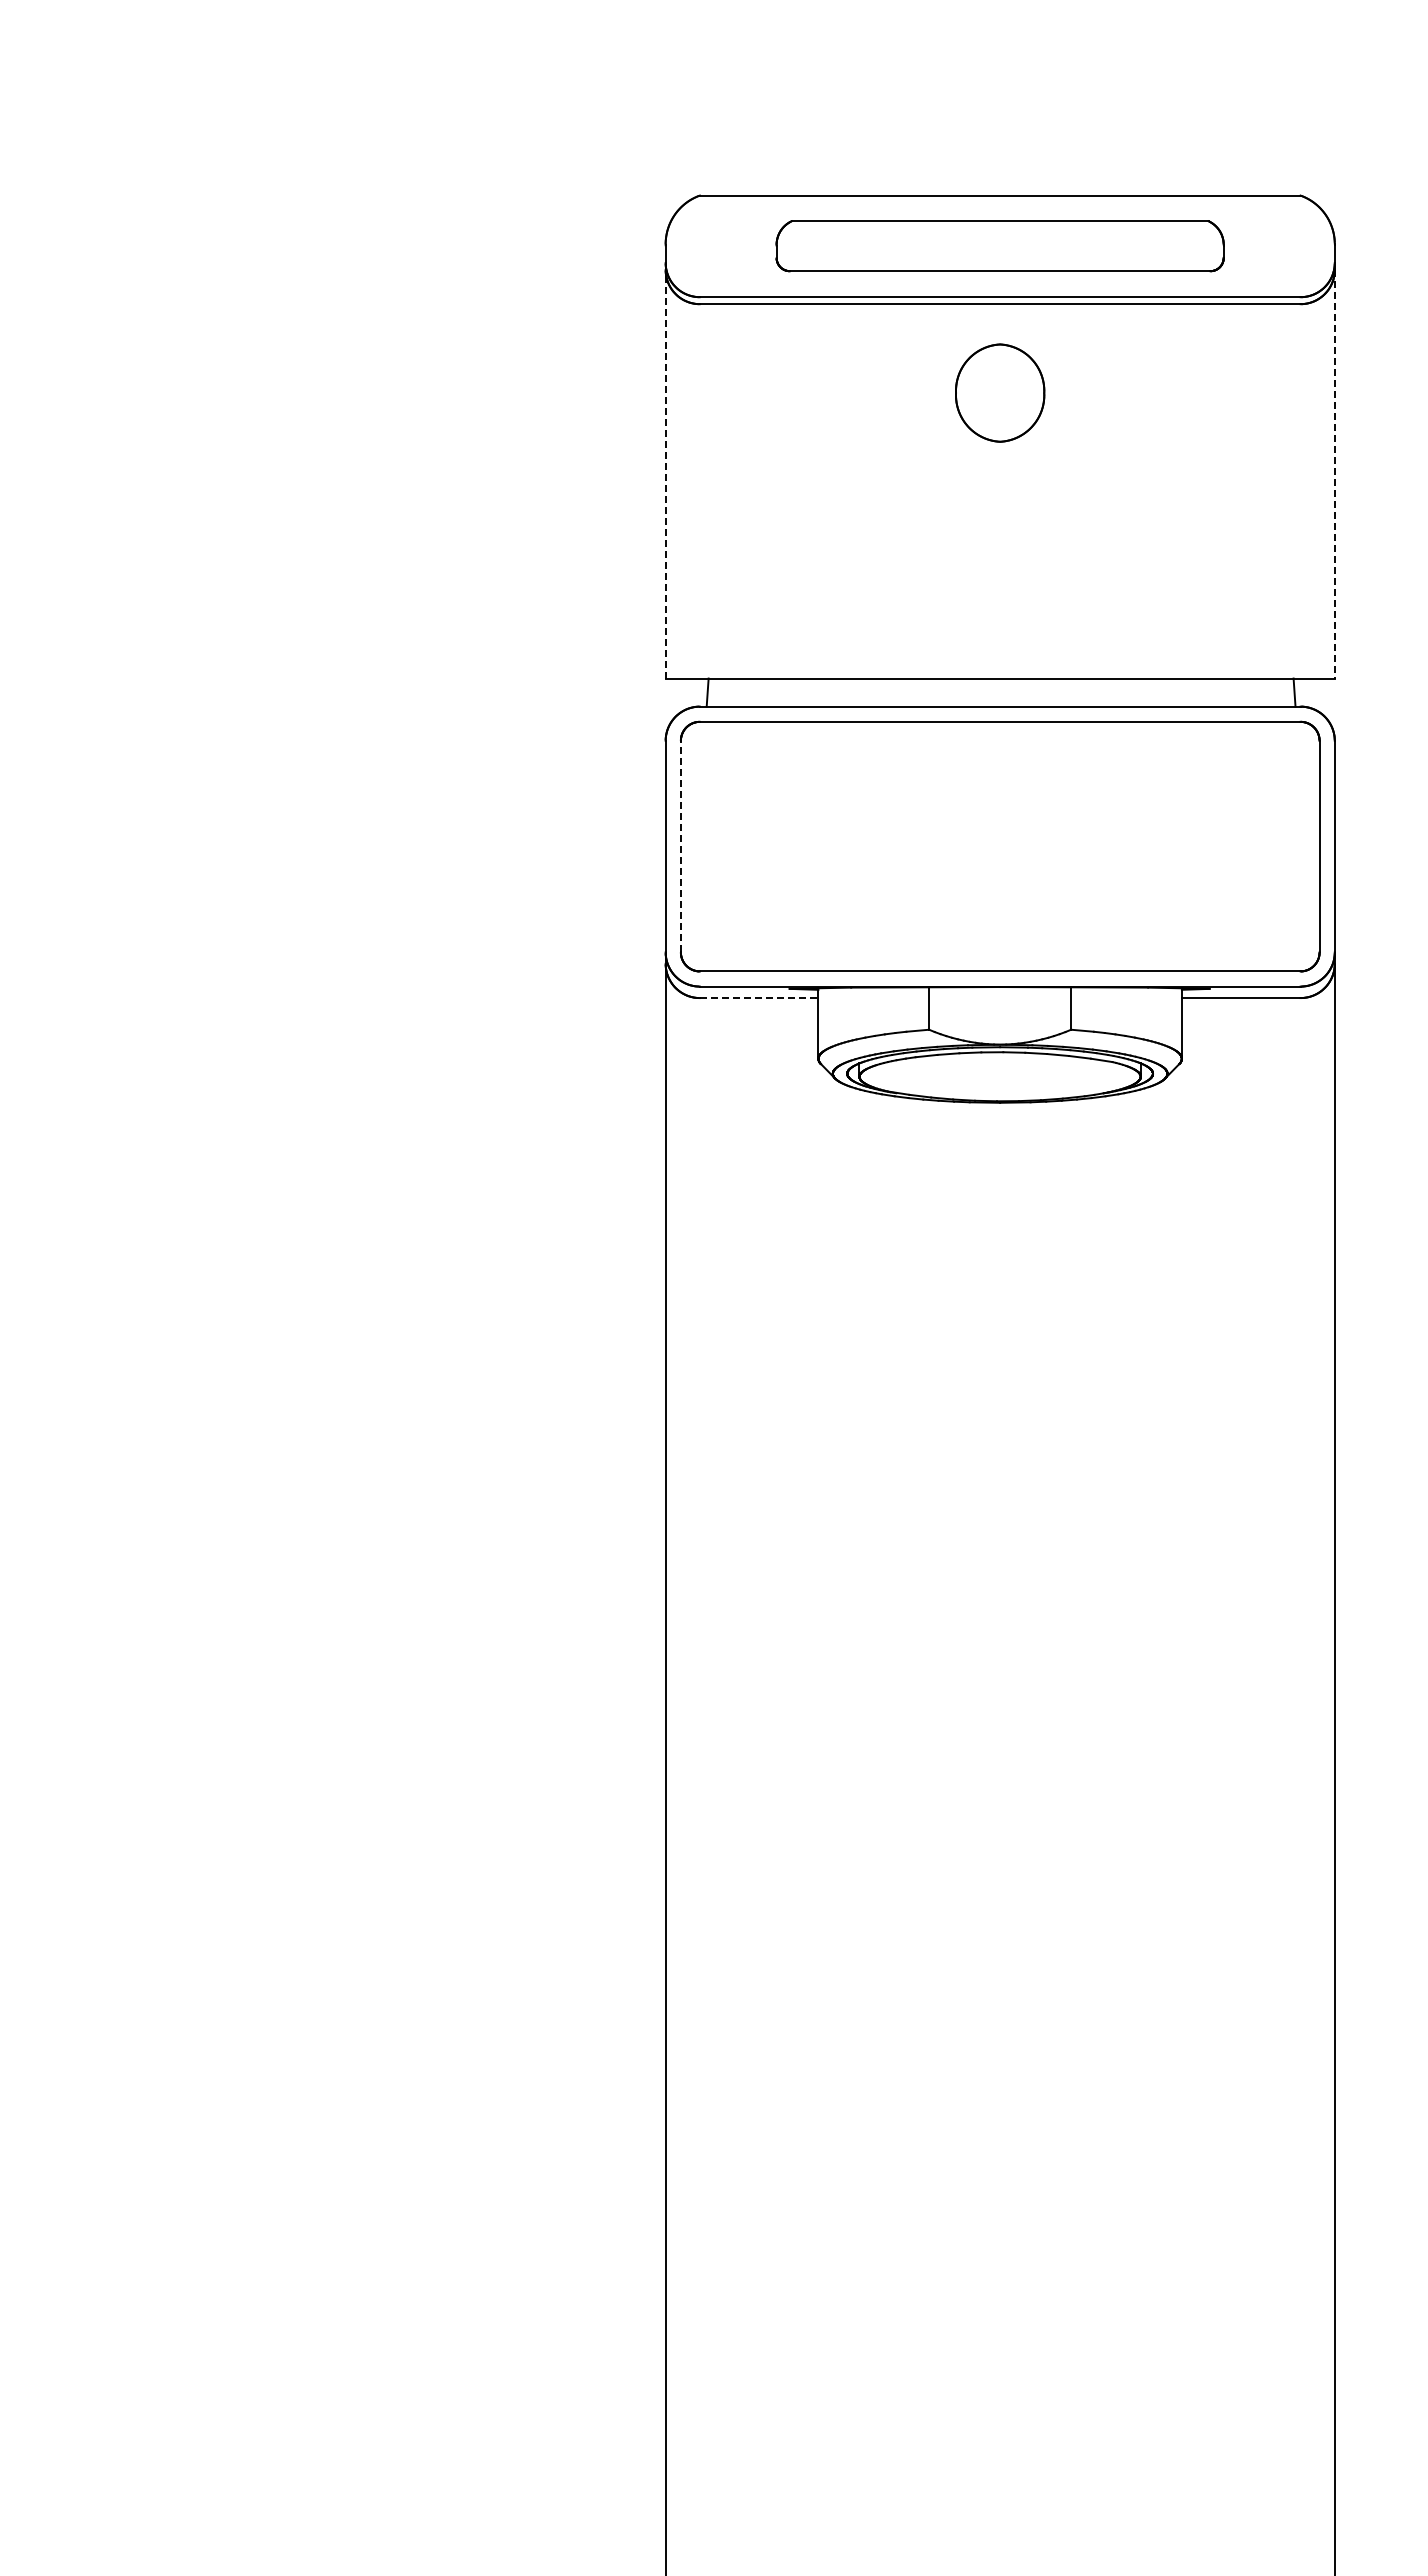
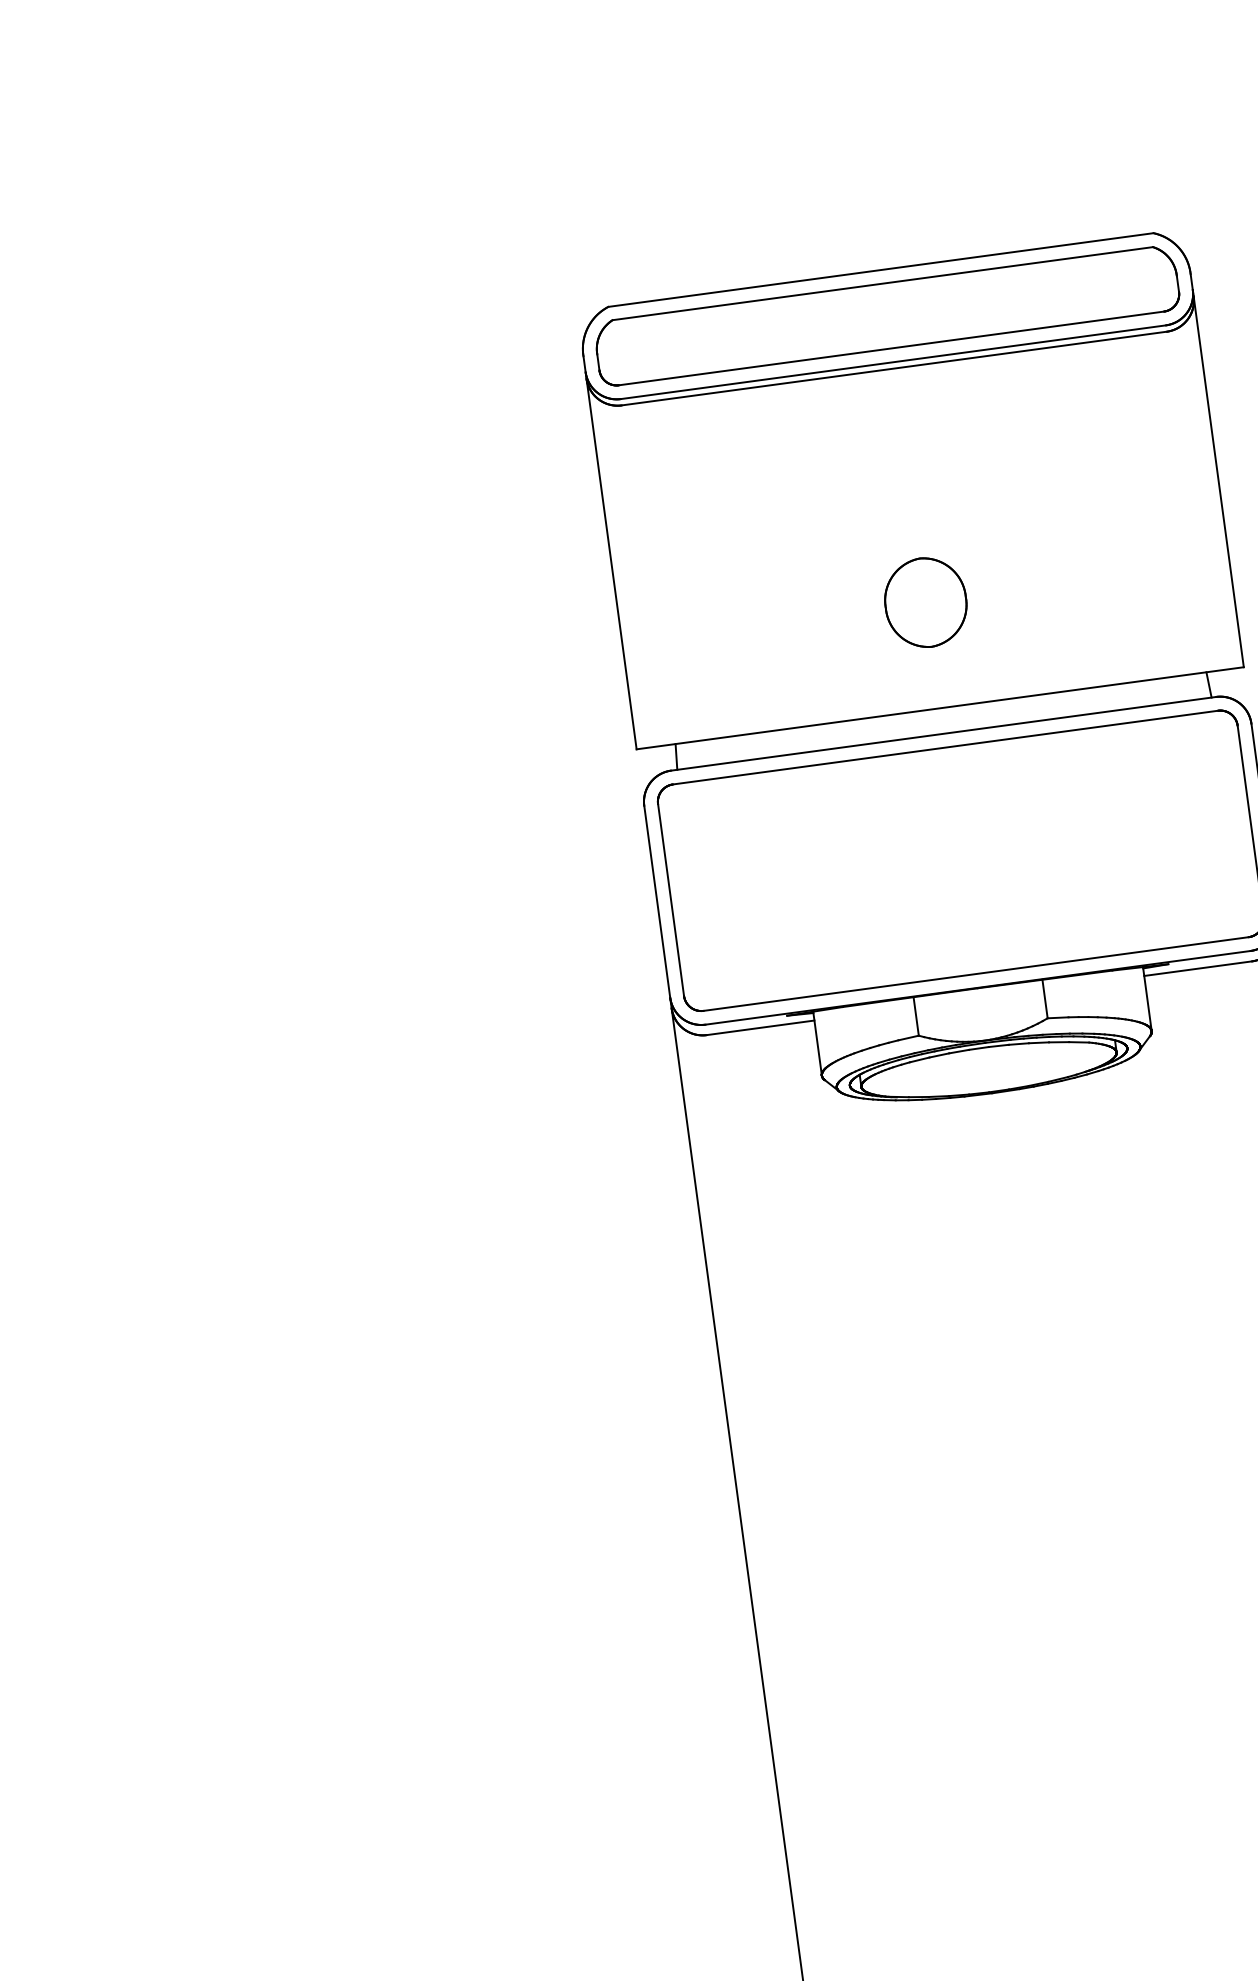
part: (999, 245) -> (886, 315), size x1.43
part: (1000, 392) -> (926, 602), moved
line: (665, 474) -> (611, 564), dashed -> solid
line: (1334, 474) -> (1218, 482), dashed -> solid
line: (680, 846) -> (670, 899), dashed -> solid
line: (759, 998) -> (761, 1028), dashed -> solid

